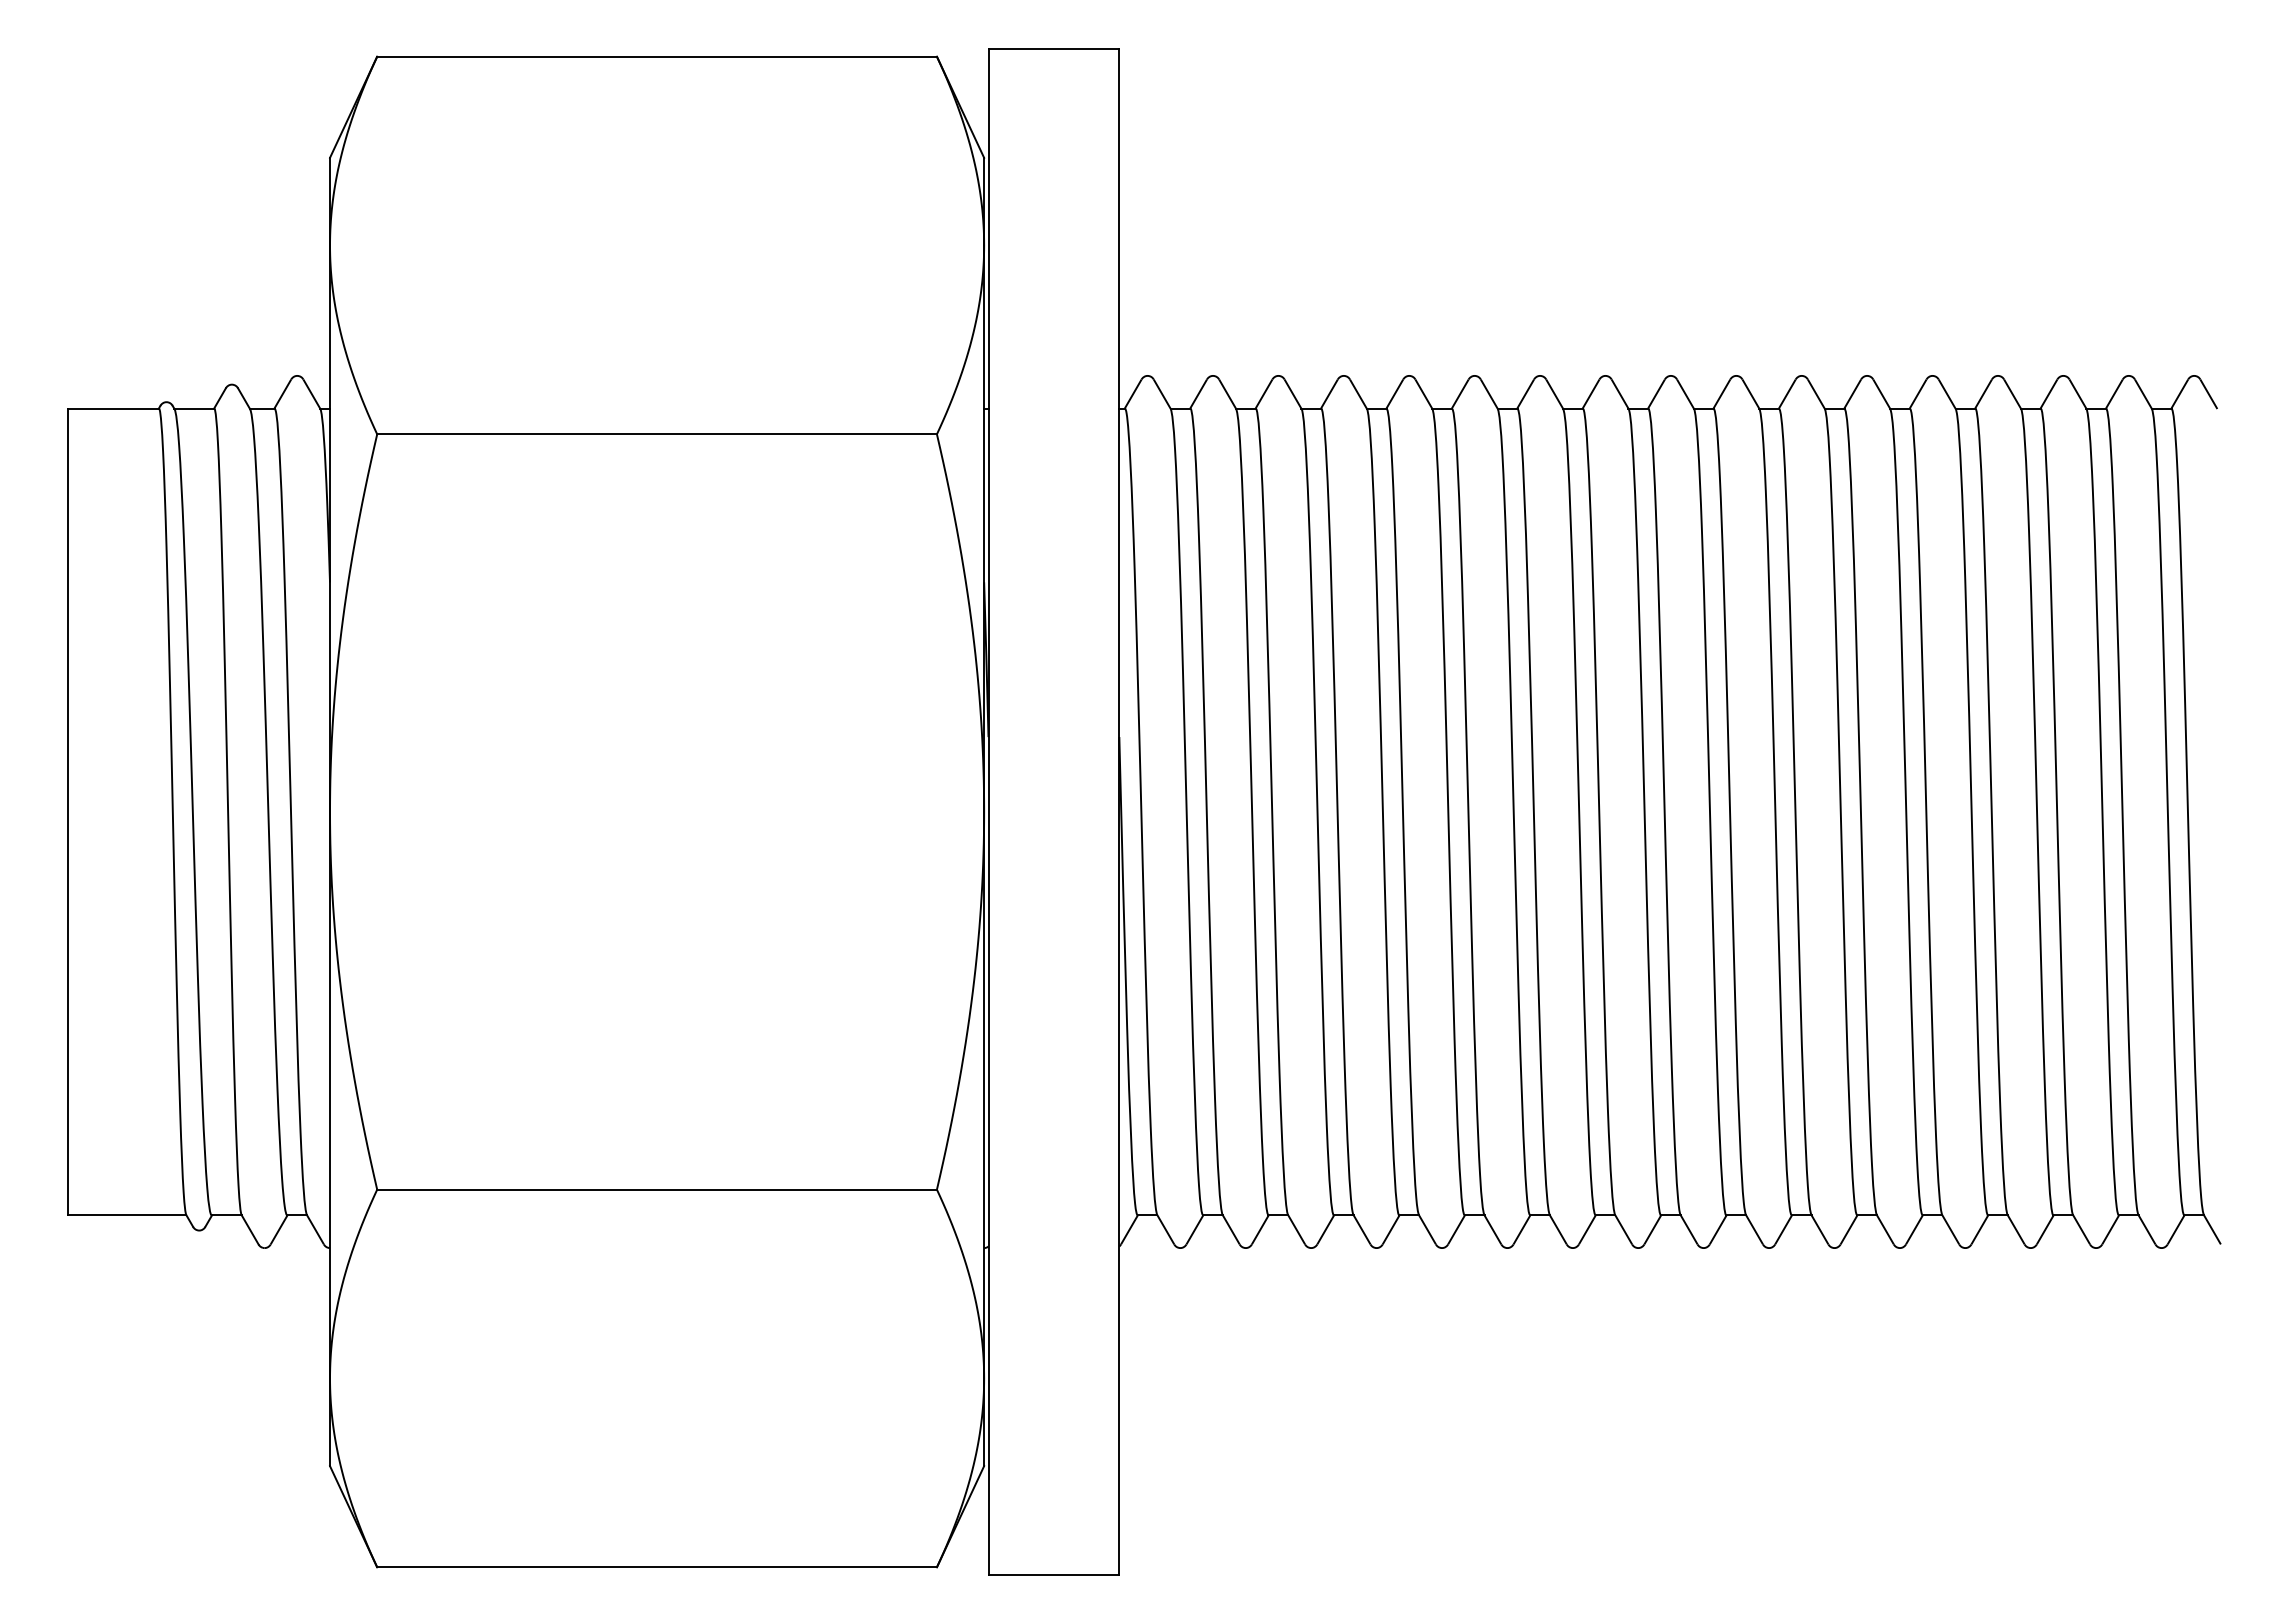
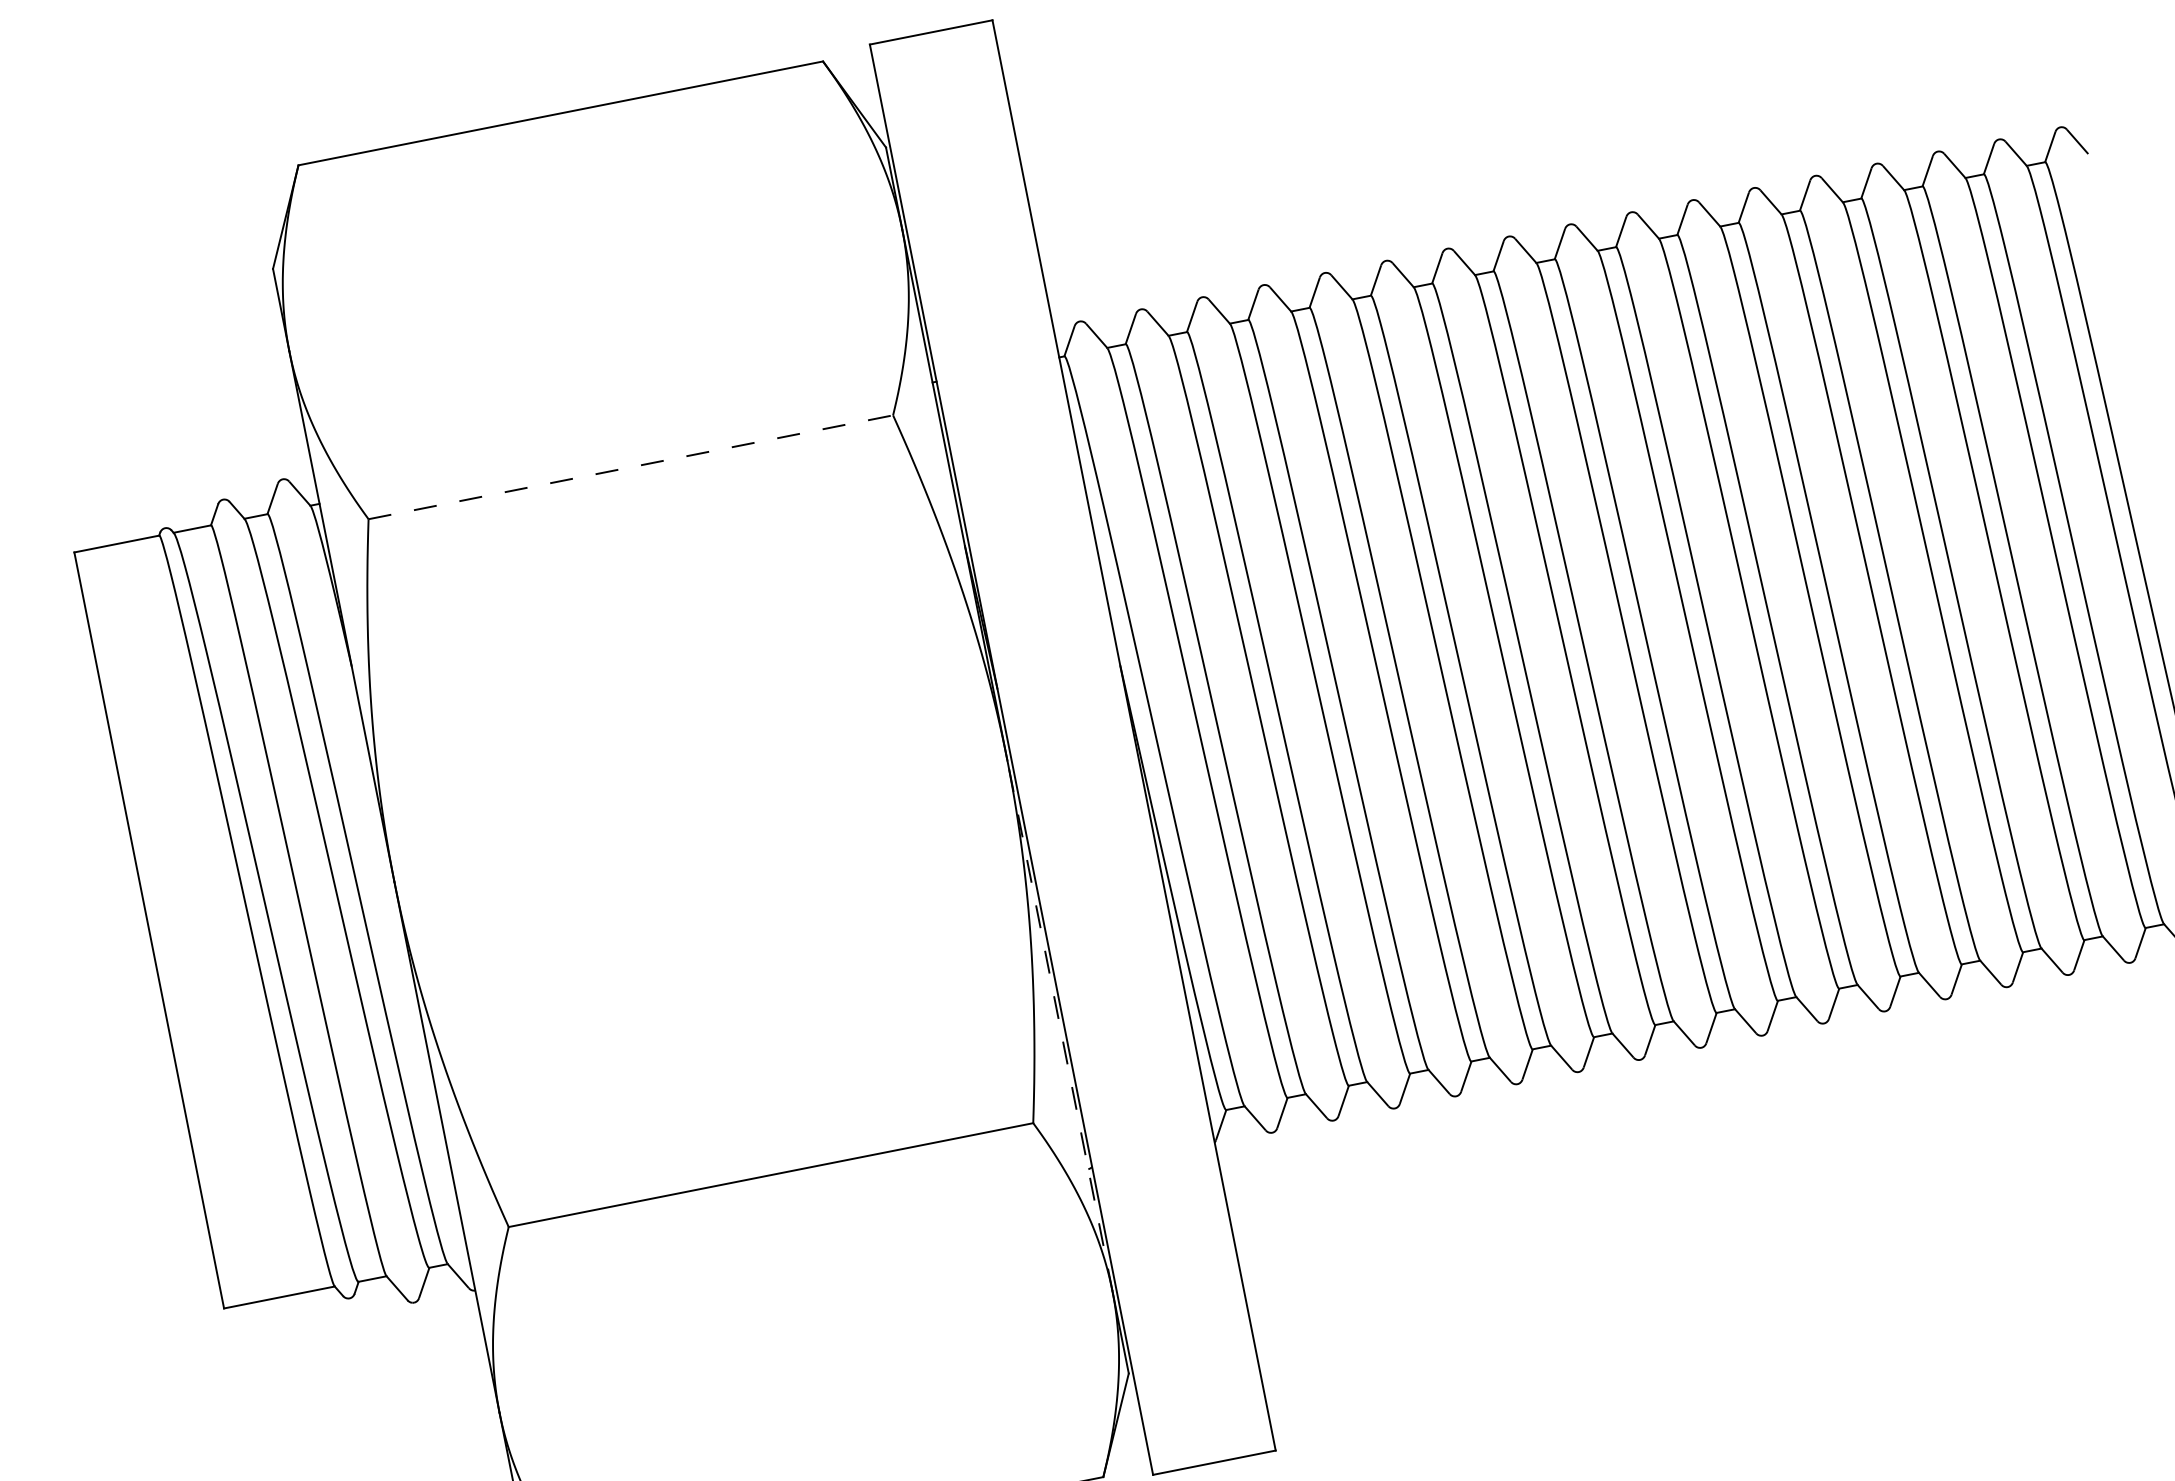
line: (657, 434) -> (631, 467), solid -> dashed
line: (984, 1094) -> (1060, 1025), solid -> dashed

